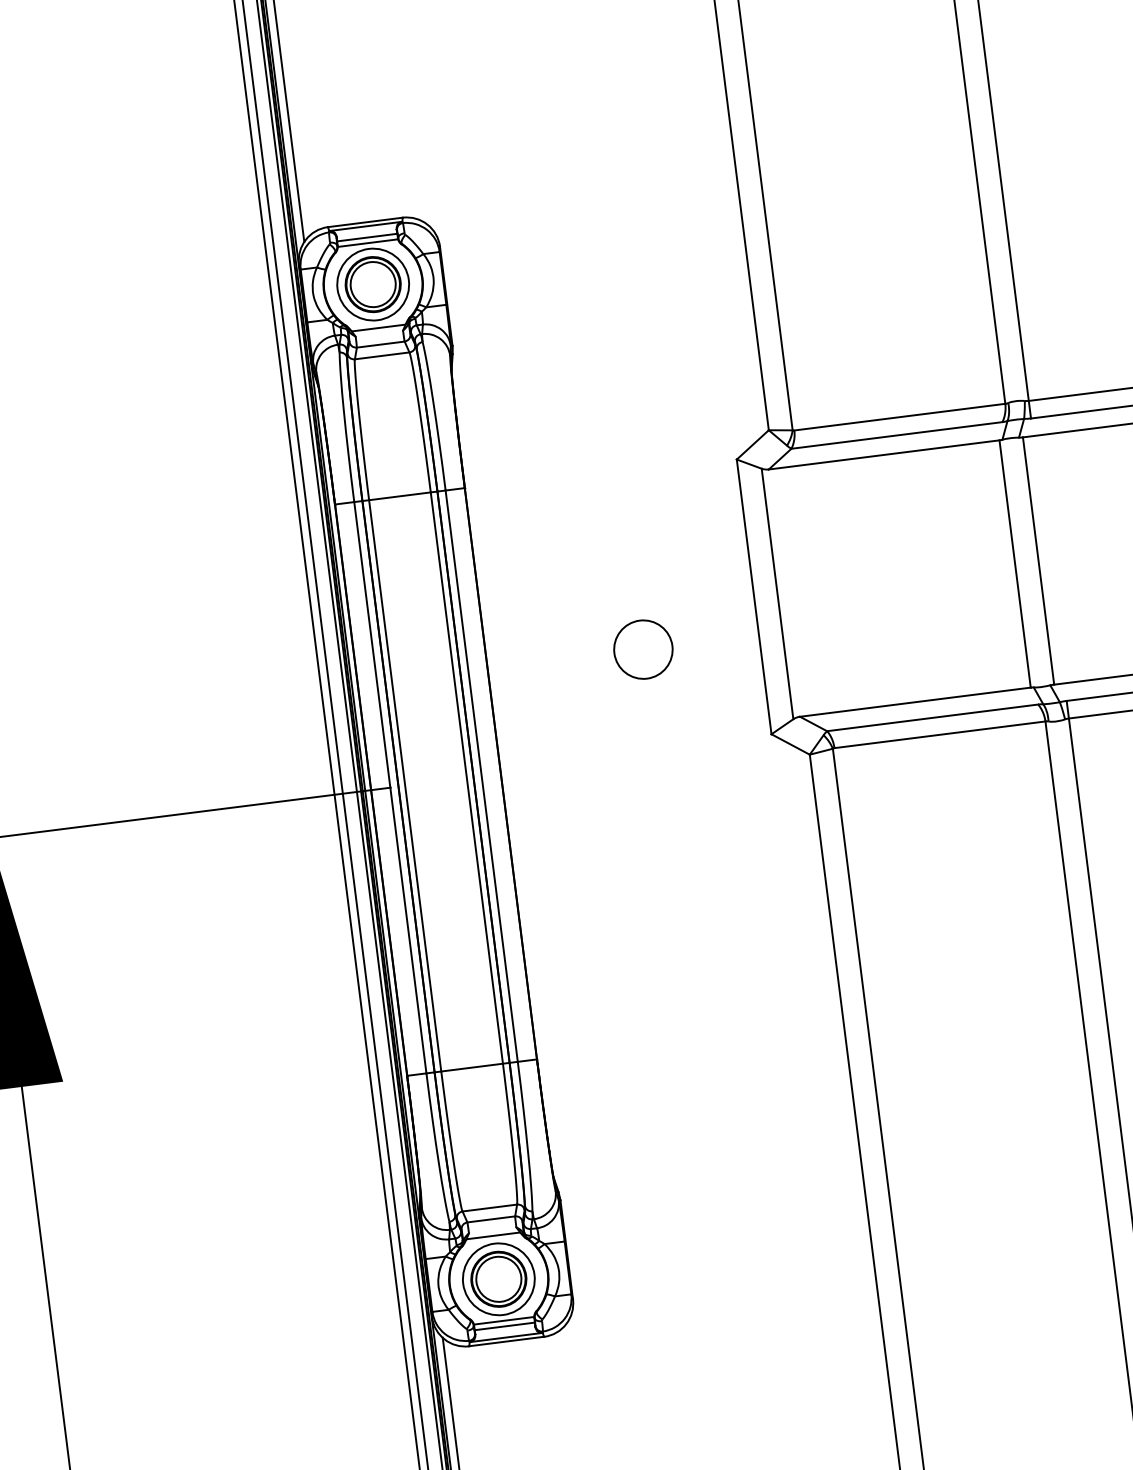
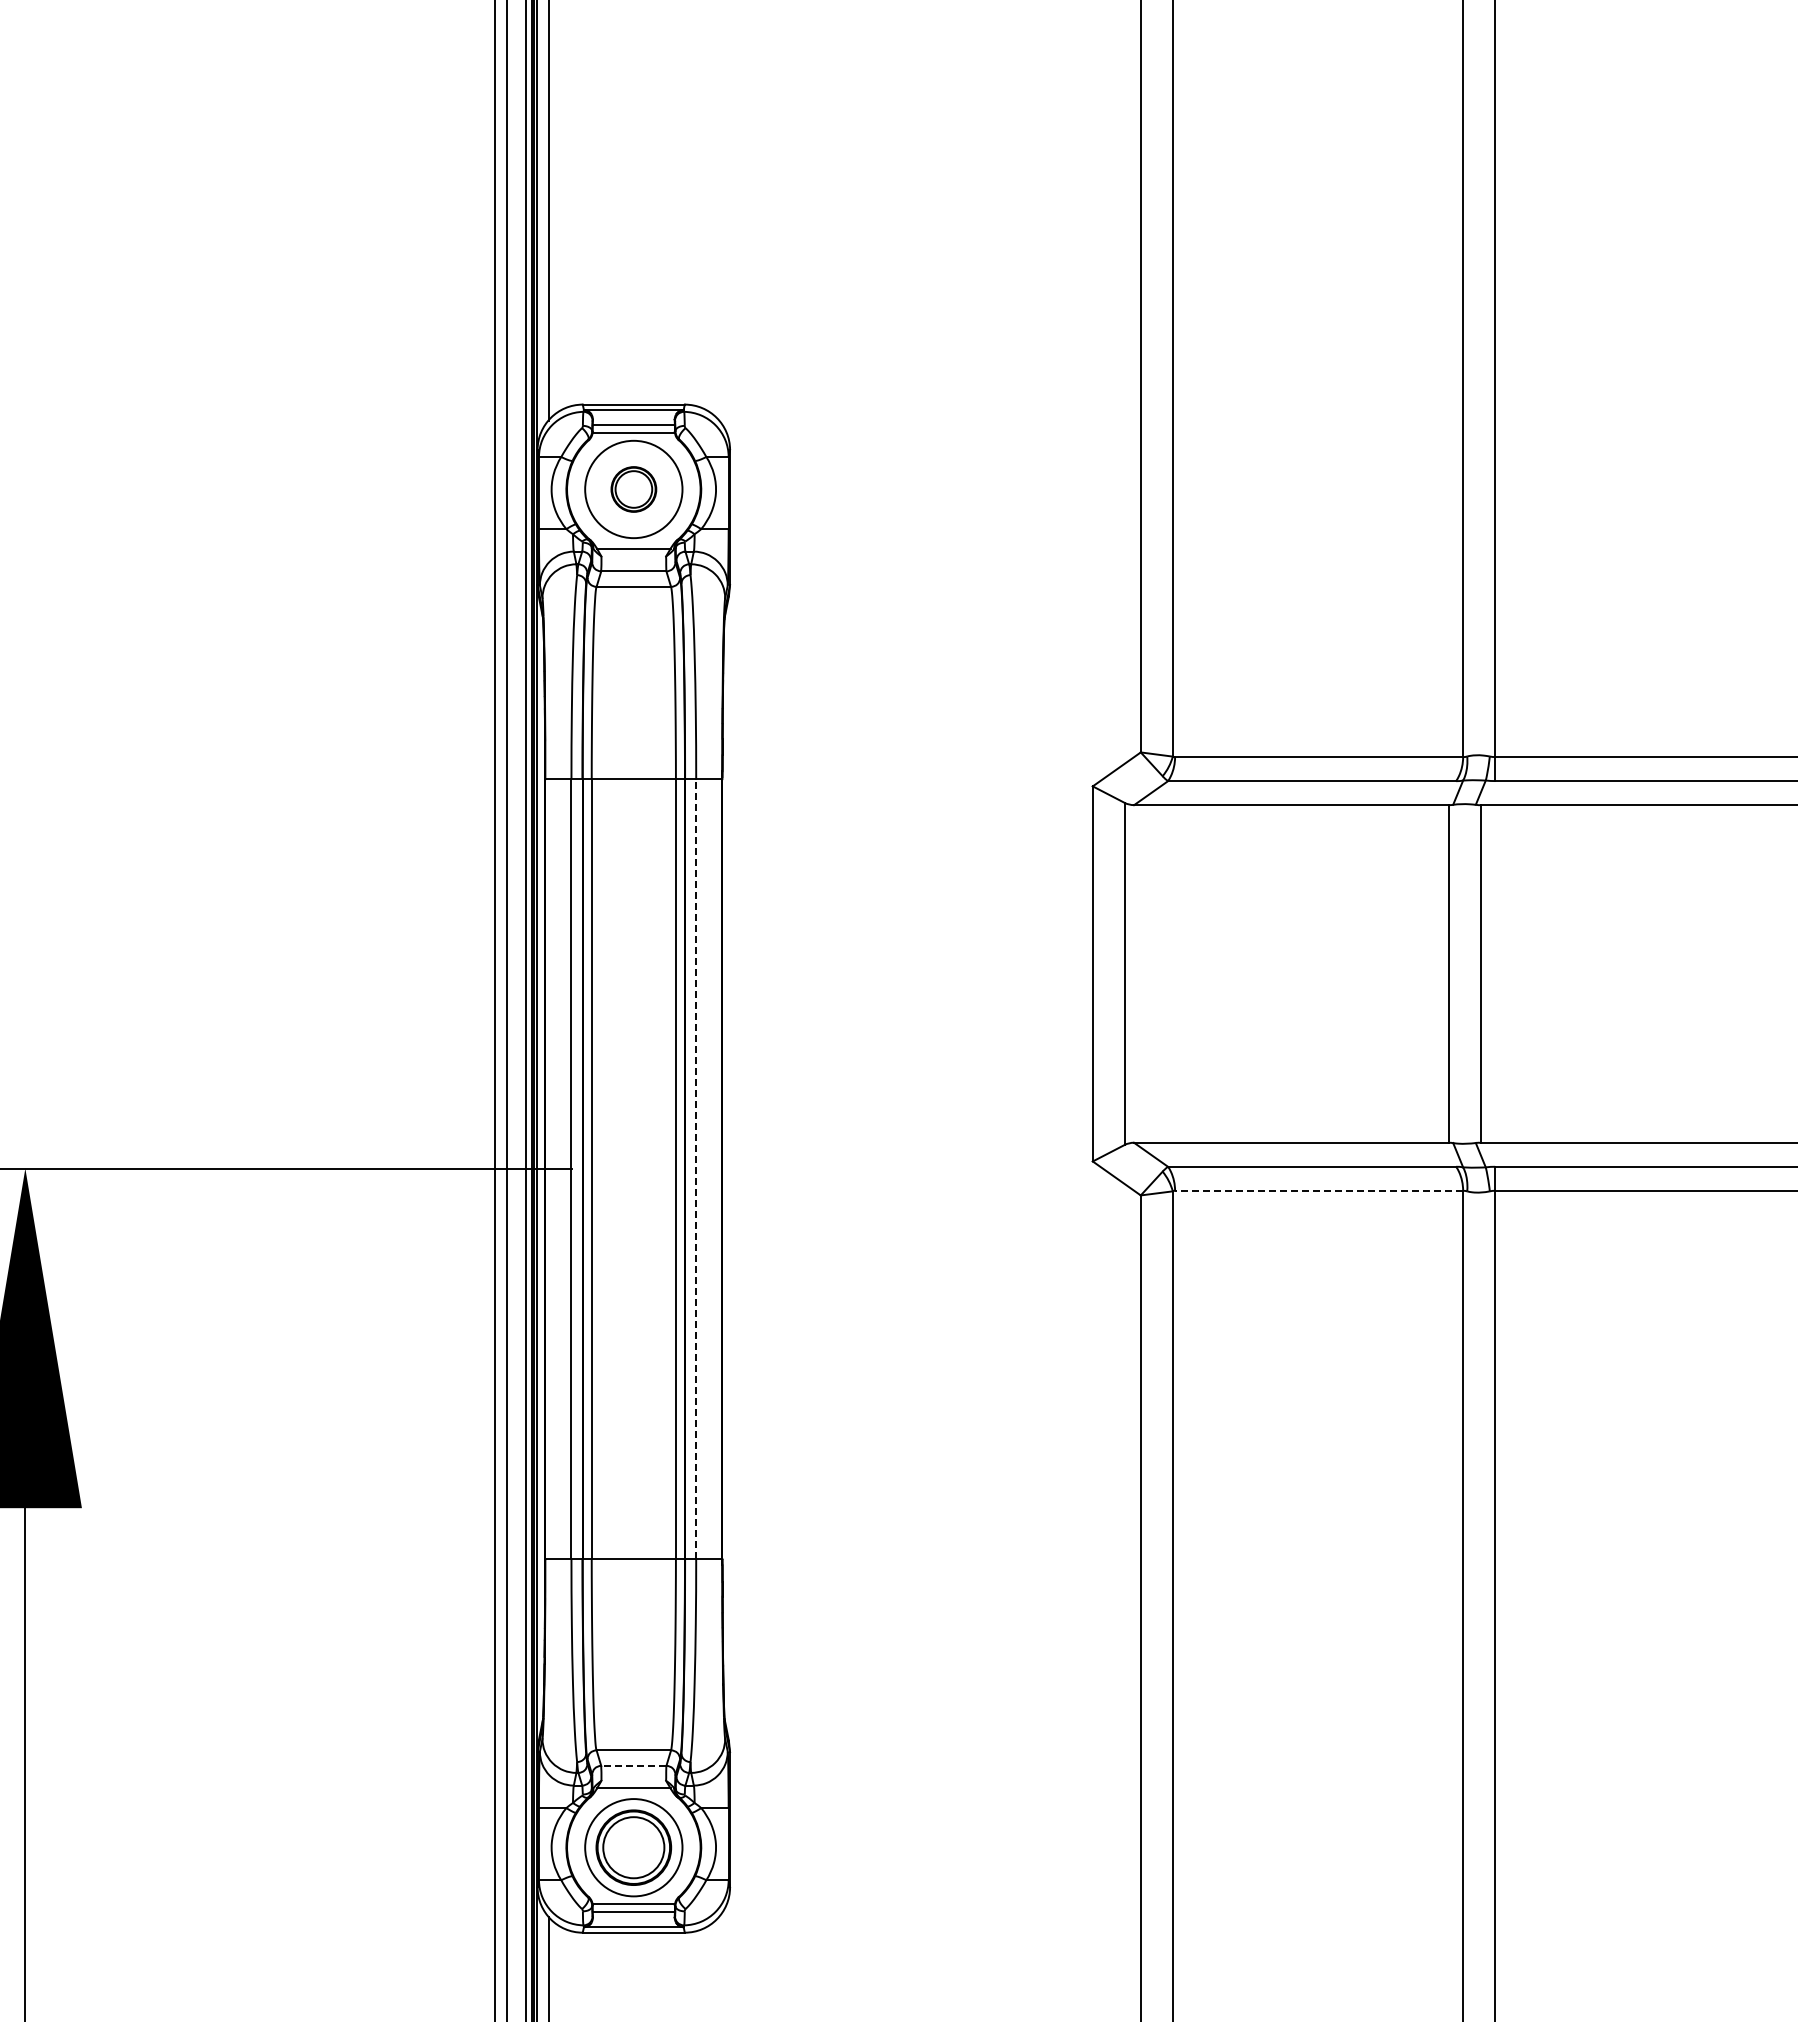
part: (372, 284) -> (633, 489), size x0.6
circle: (642, 649) -> (934, 1025), removed
line: (939, 734) -> (1318, 1190), solid -> dashed
line: (481, 776) -> (696, 1168), solid -> dashed
line: (491, 1219) -> (633, 1765), solid -> dashed

